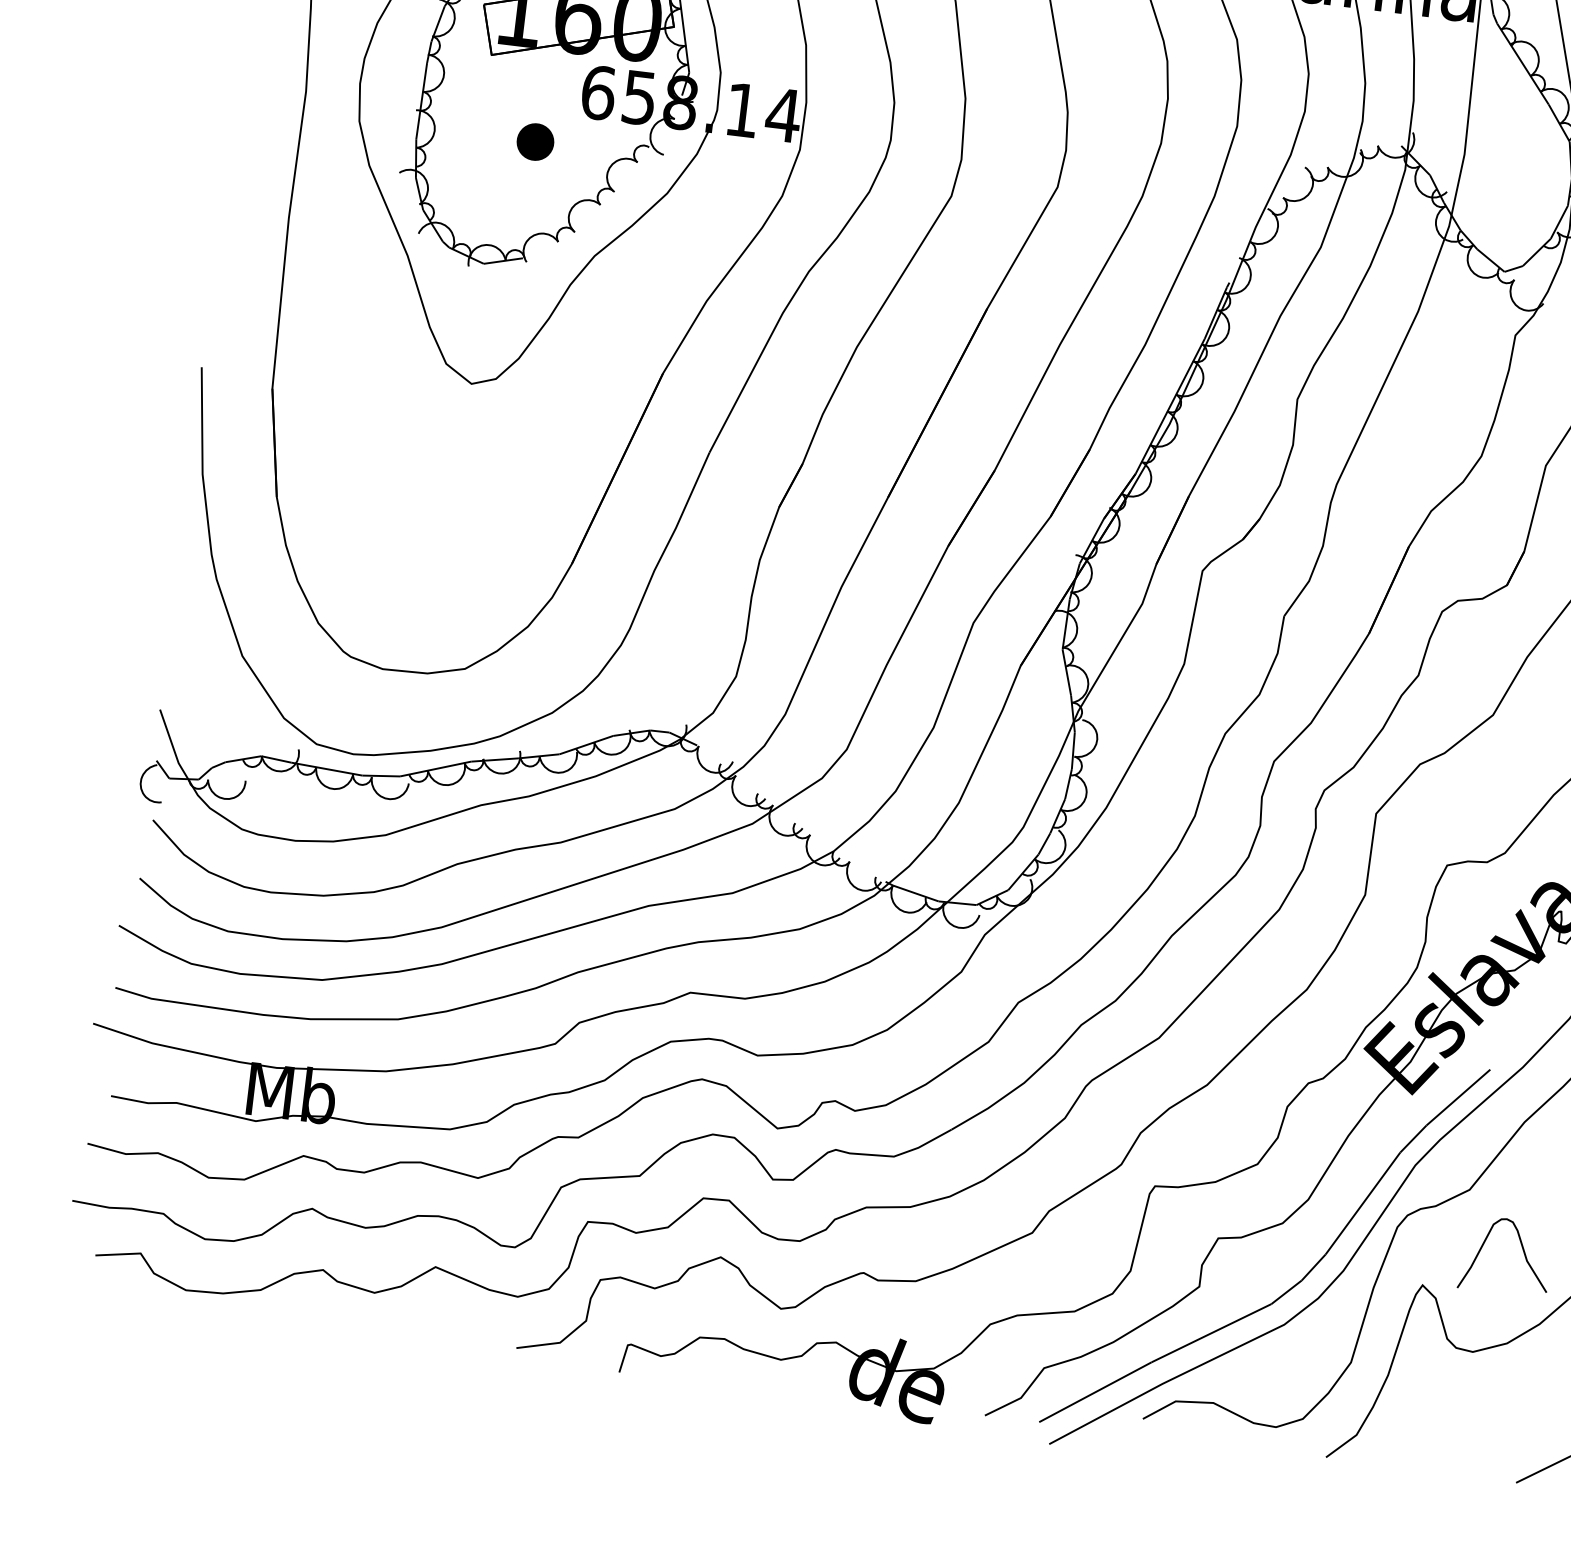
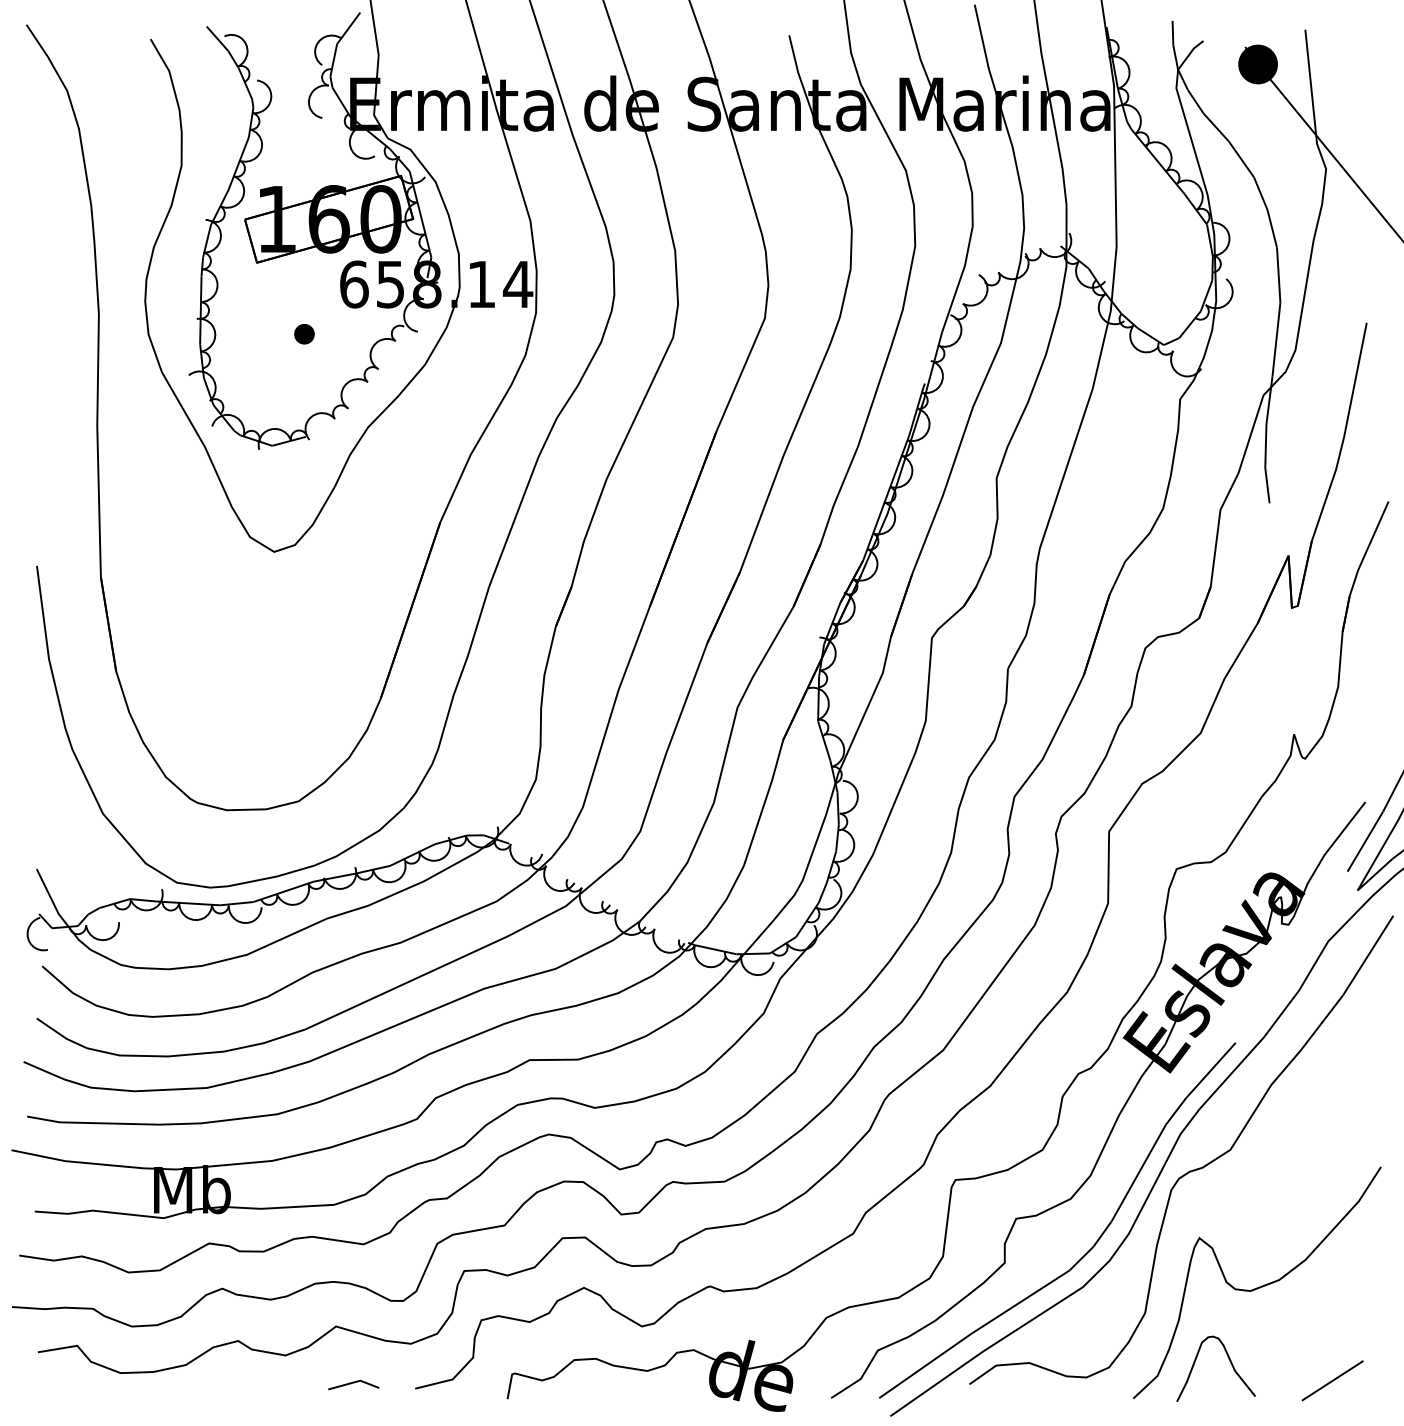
part: (535, 142) -> (304, 334), size x0.62
curve: (1522, 1249) -> (1229, 1361), moved
line: (447, 1333) -> (353, 1383), added

